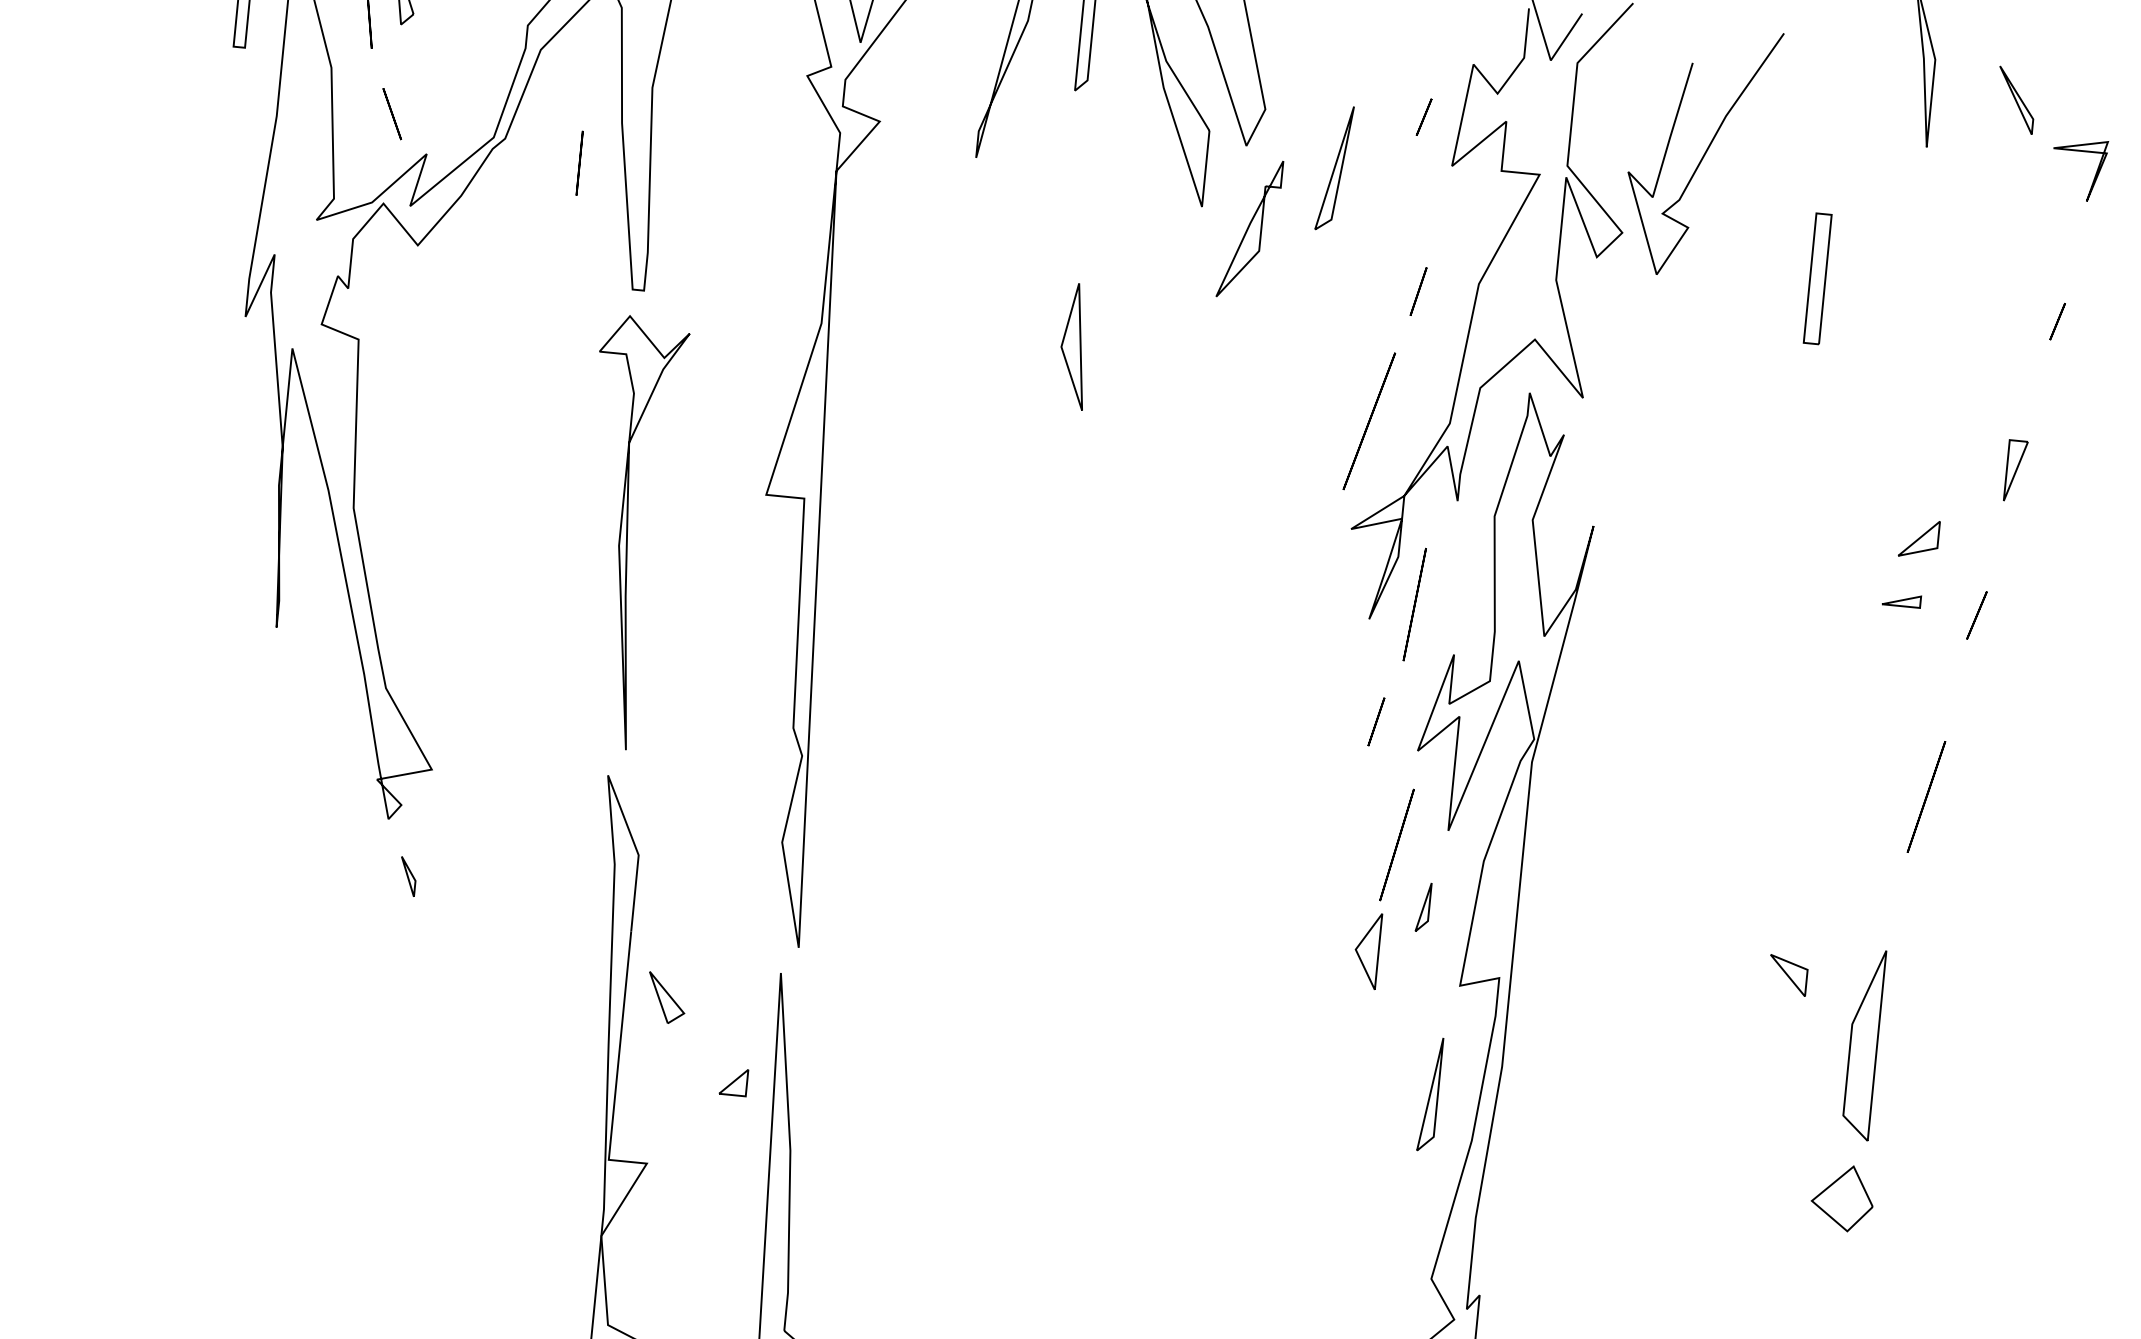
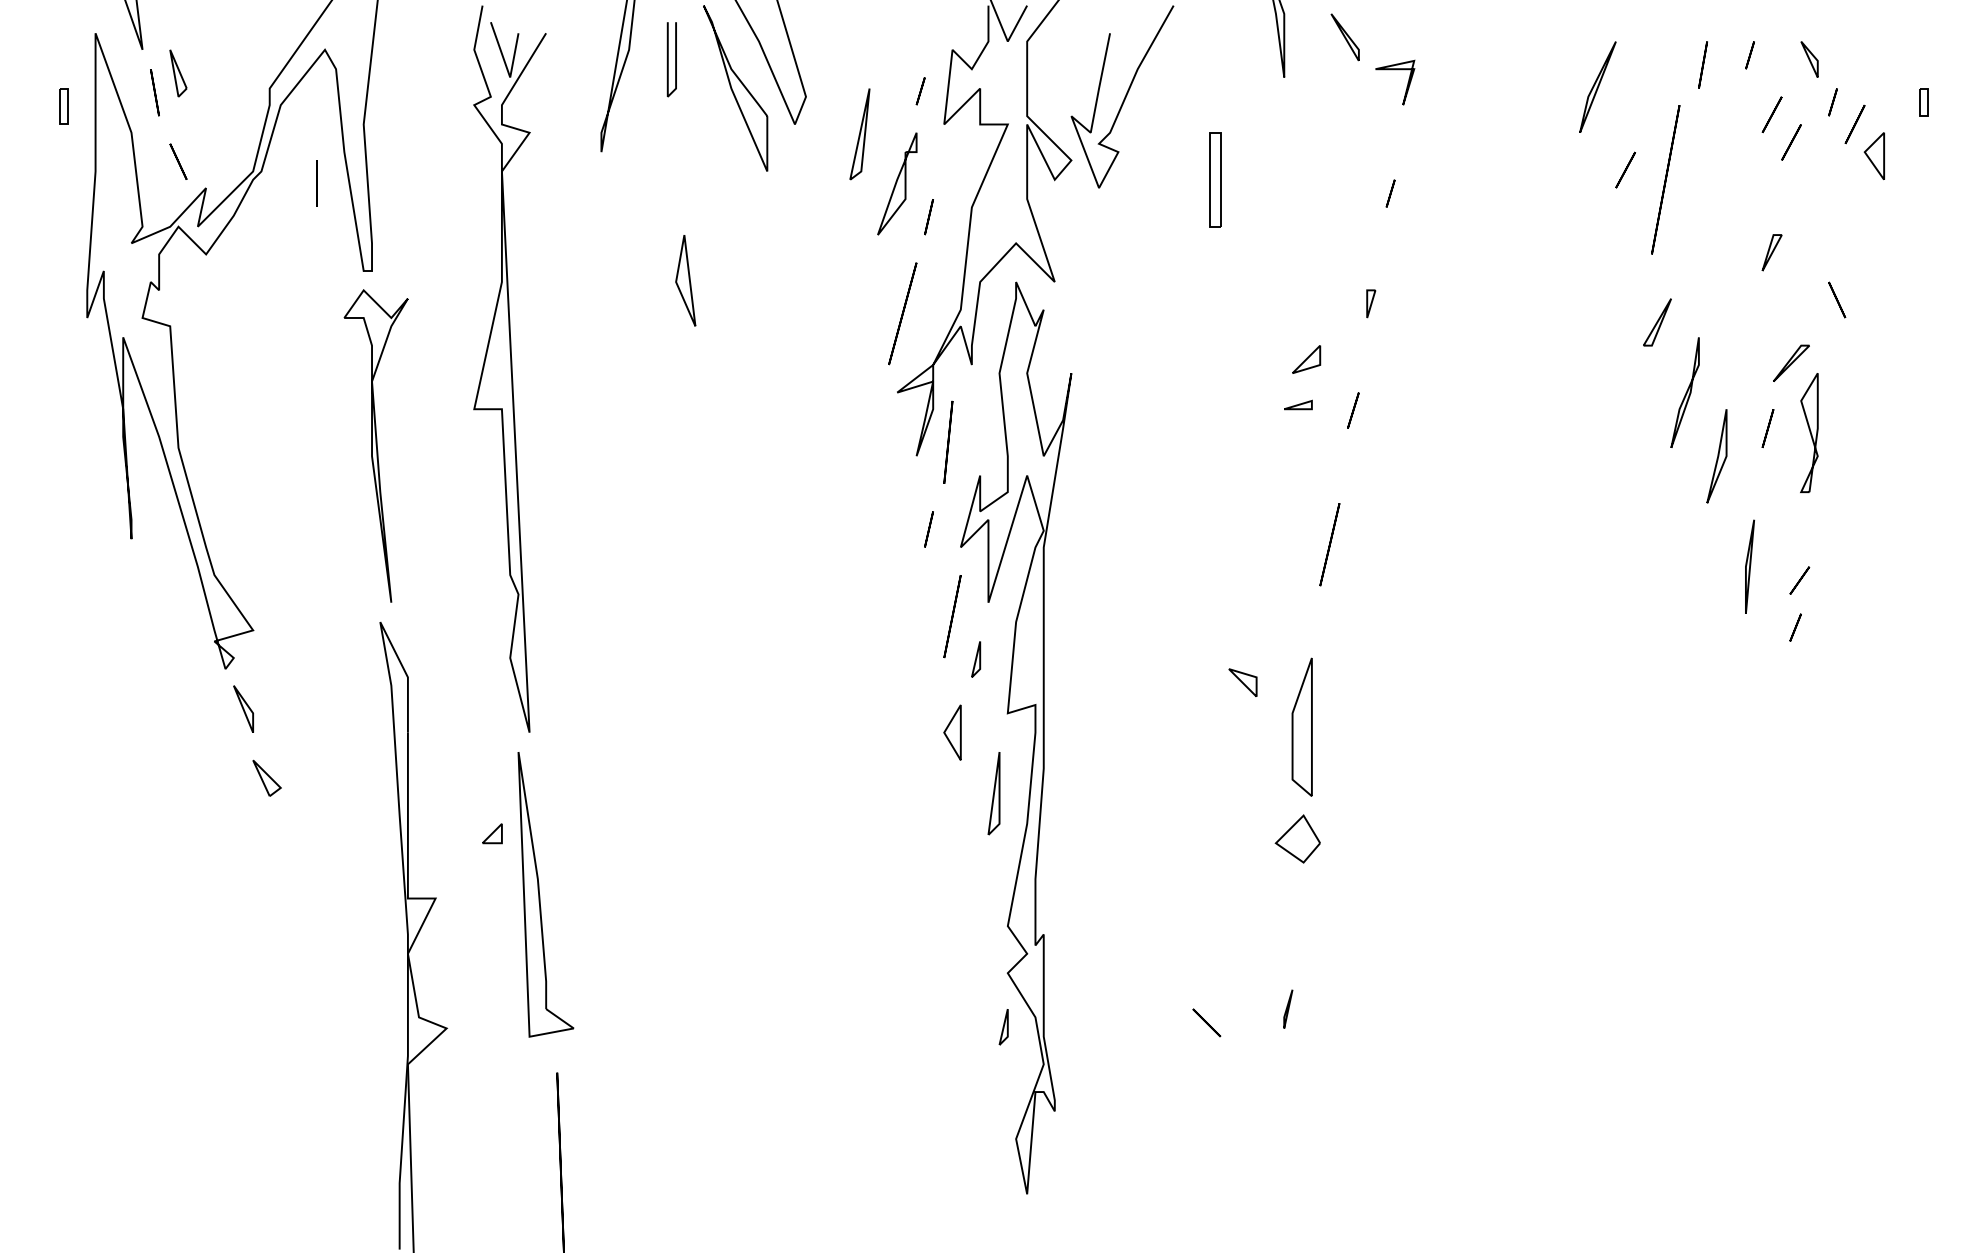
part: (1250, 228) -> (897, 183), moved
part: (2016, 470) -> (1371, 303), size x0.62
part: (407, 875) -> (243, 708), size x1.67
part: (1367, 950) -> (952, 732), moved
part: (665, 997) -> (266, 777), moved

